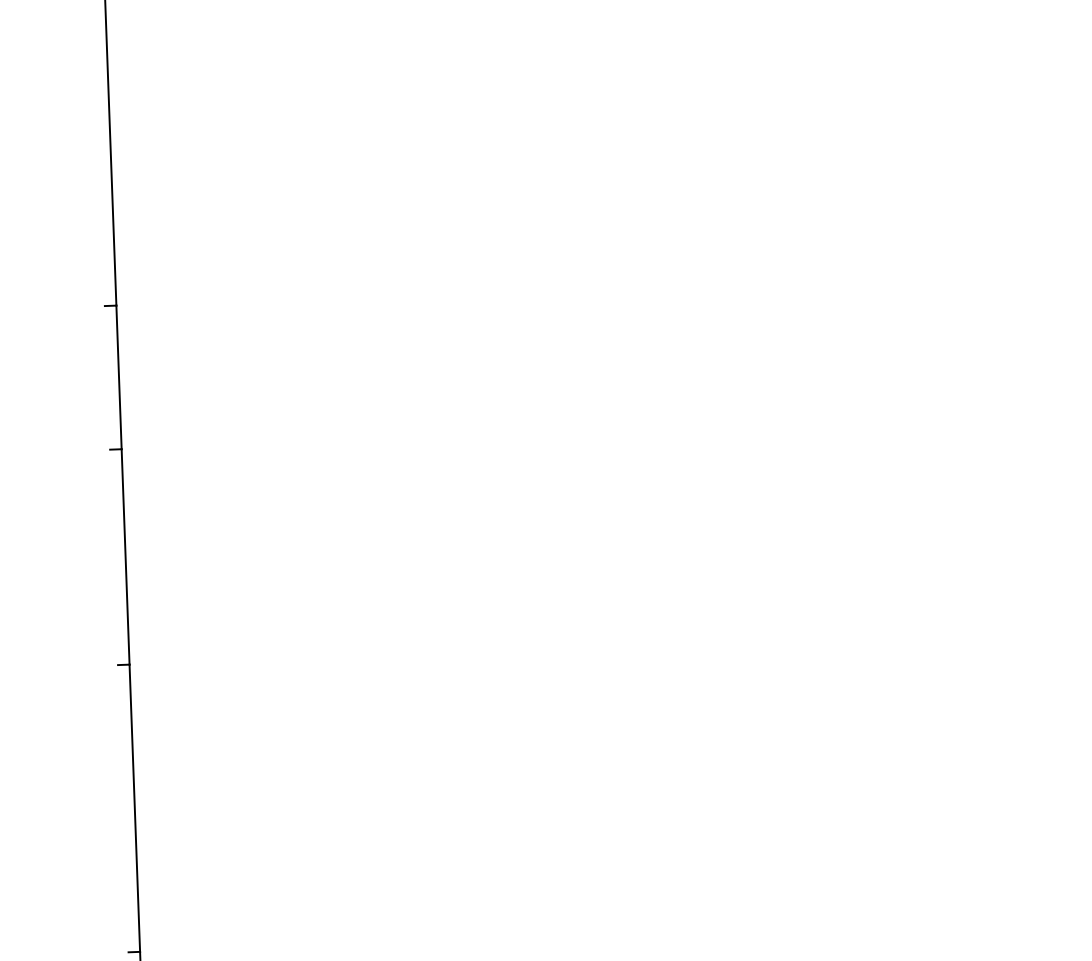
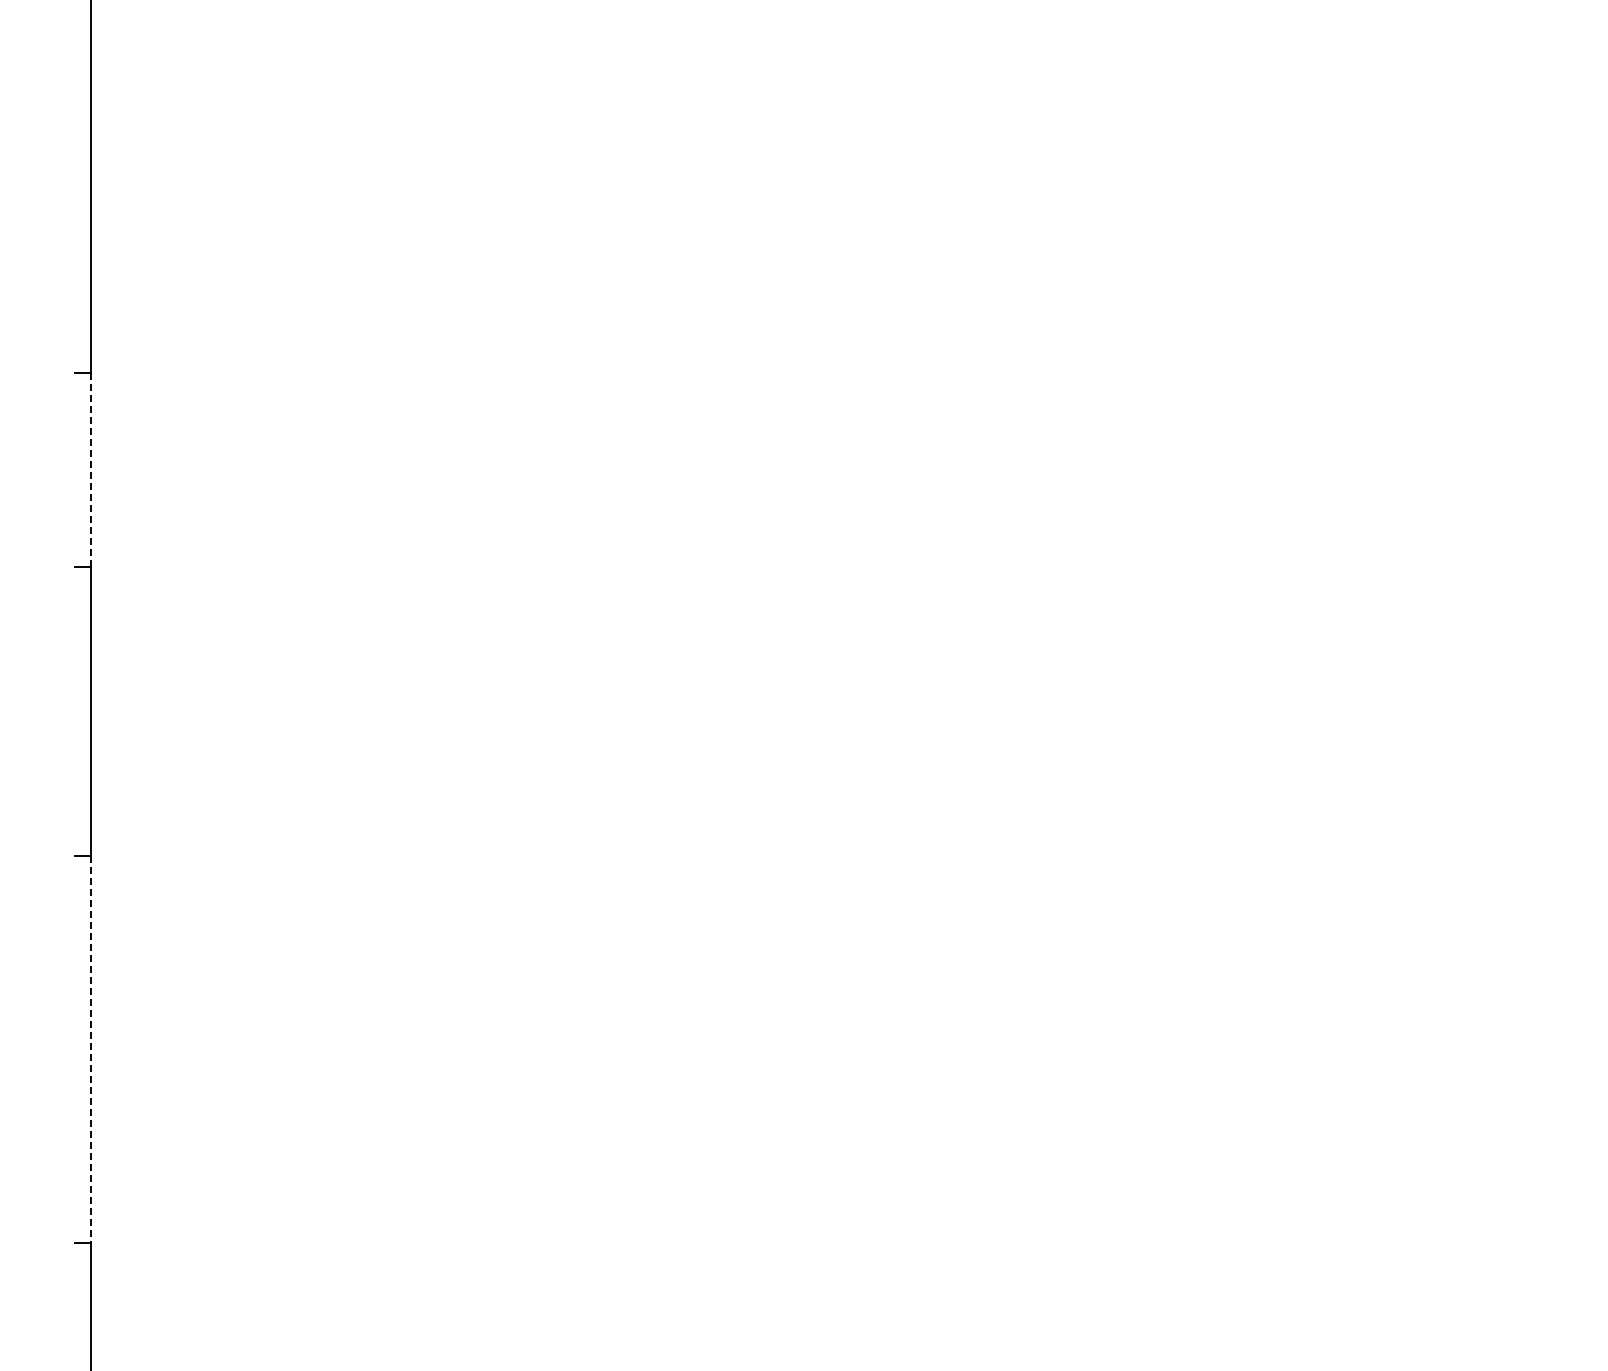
line: (118, 377) -> (90, 469), solid -> dashed
line: (134, 808) -> (90, 1050), solid -> dashed

